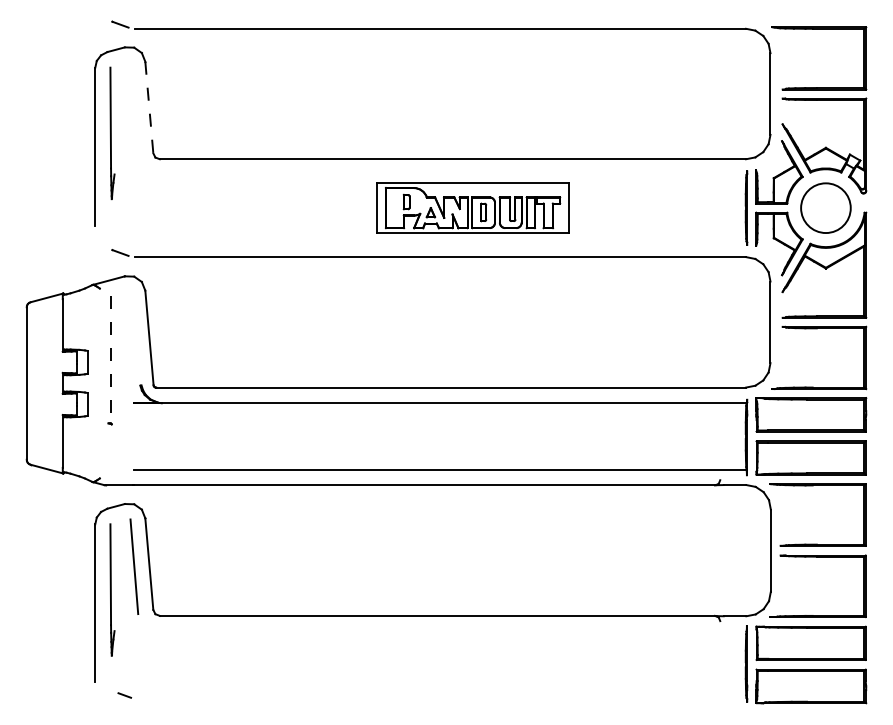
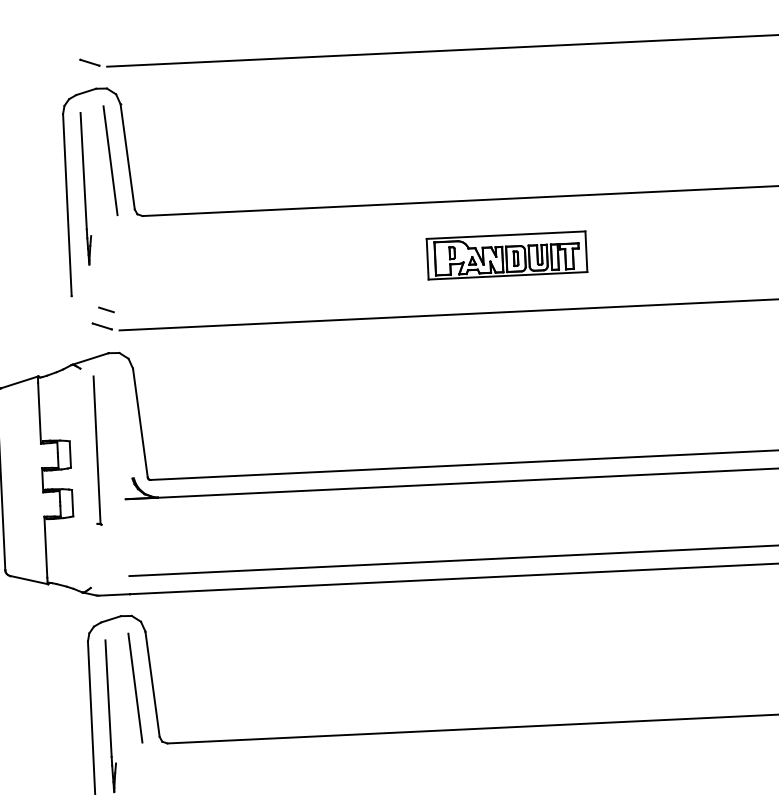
line: (149, 107) -> (127, 156), dashed -> solid
line: (134, 109) -> (110, 159), added
part: (472, 208) -> (506, 255), size x0.71
line: (124, 238) -> (106, 309), added
line: (110, 359) -> (96, 450), dashed -> solid

